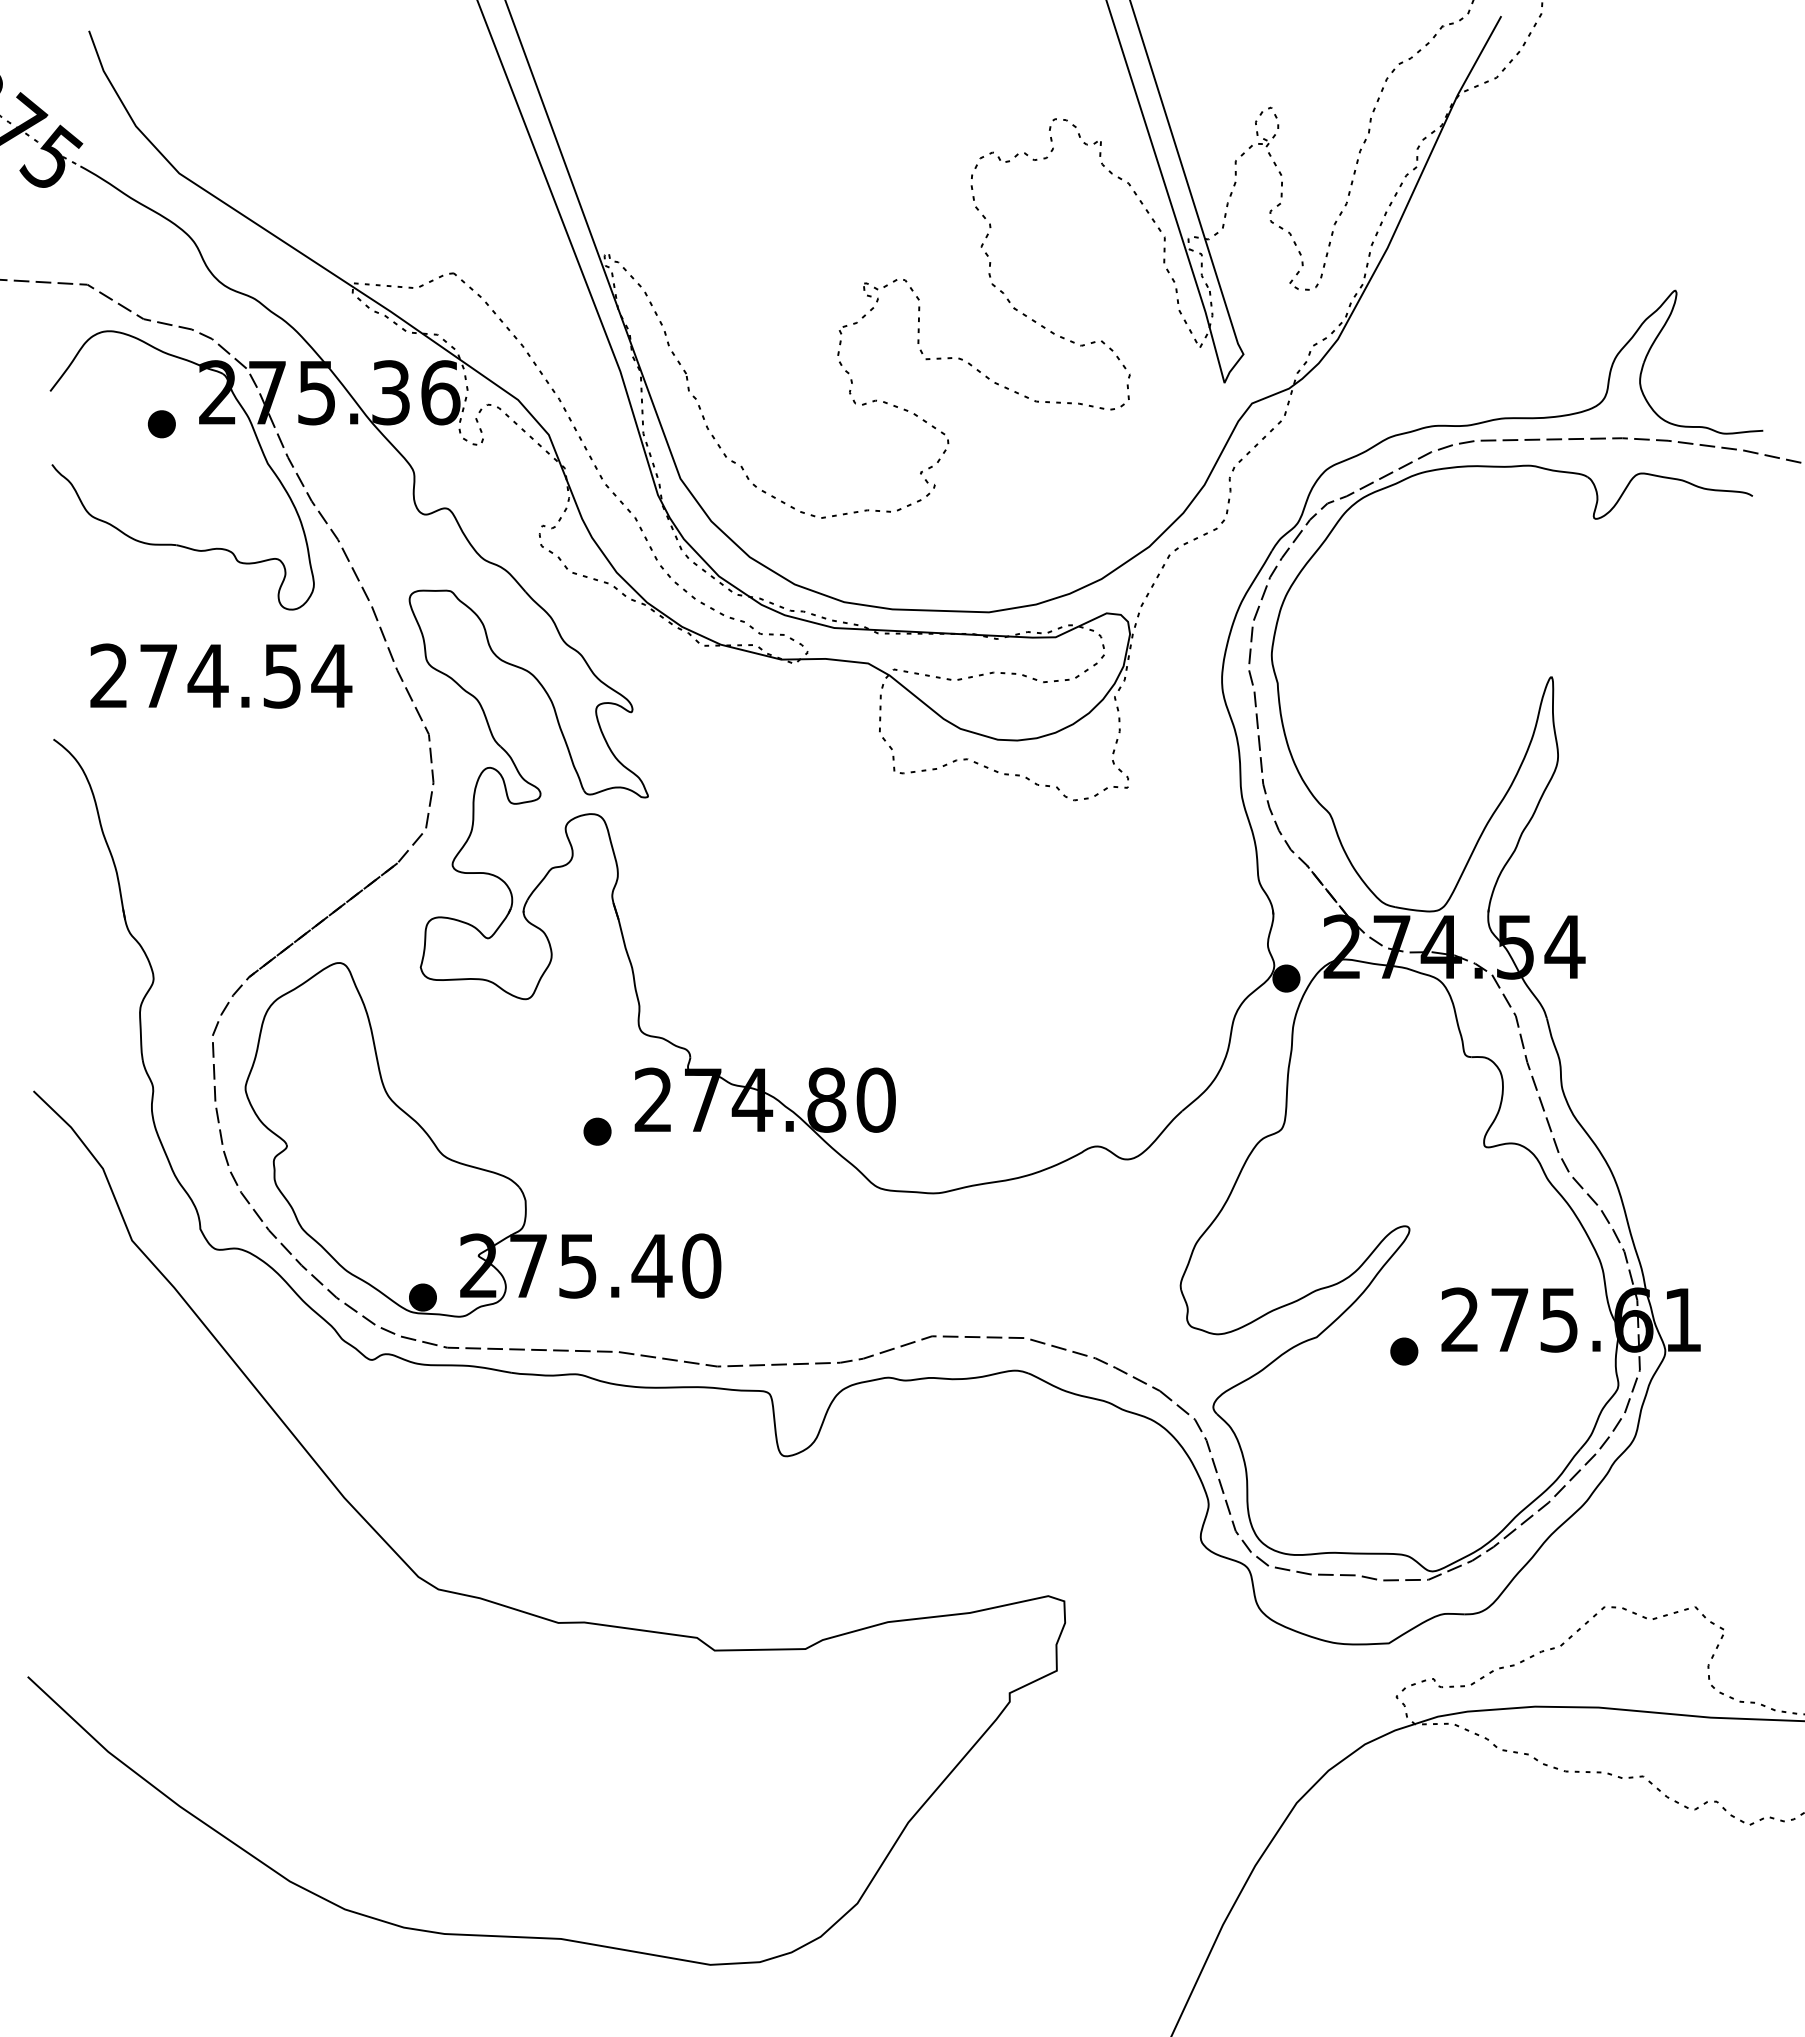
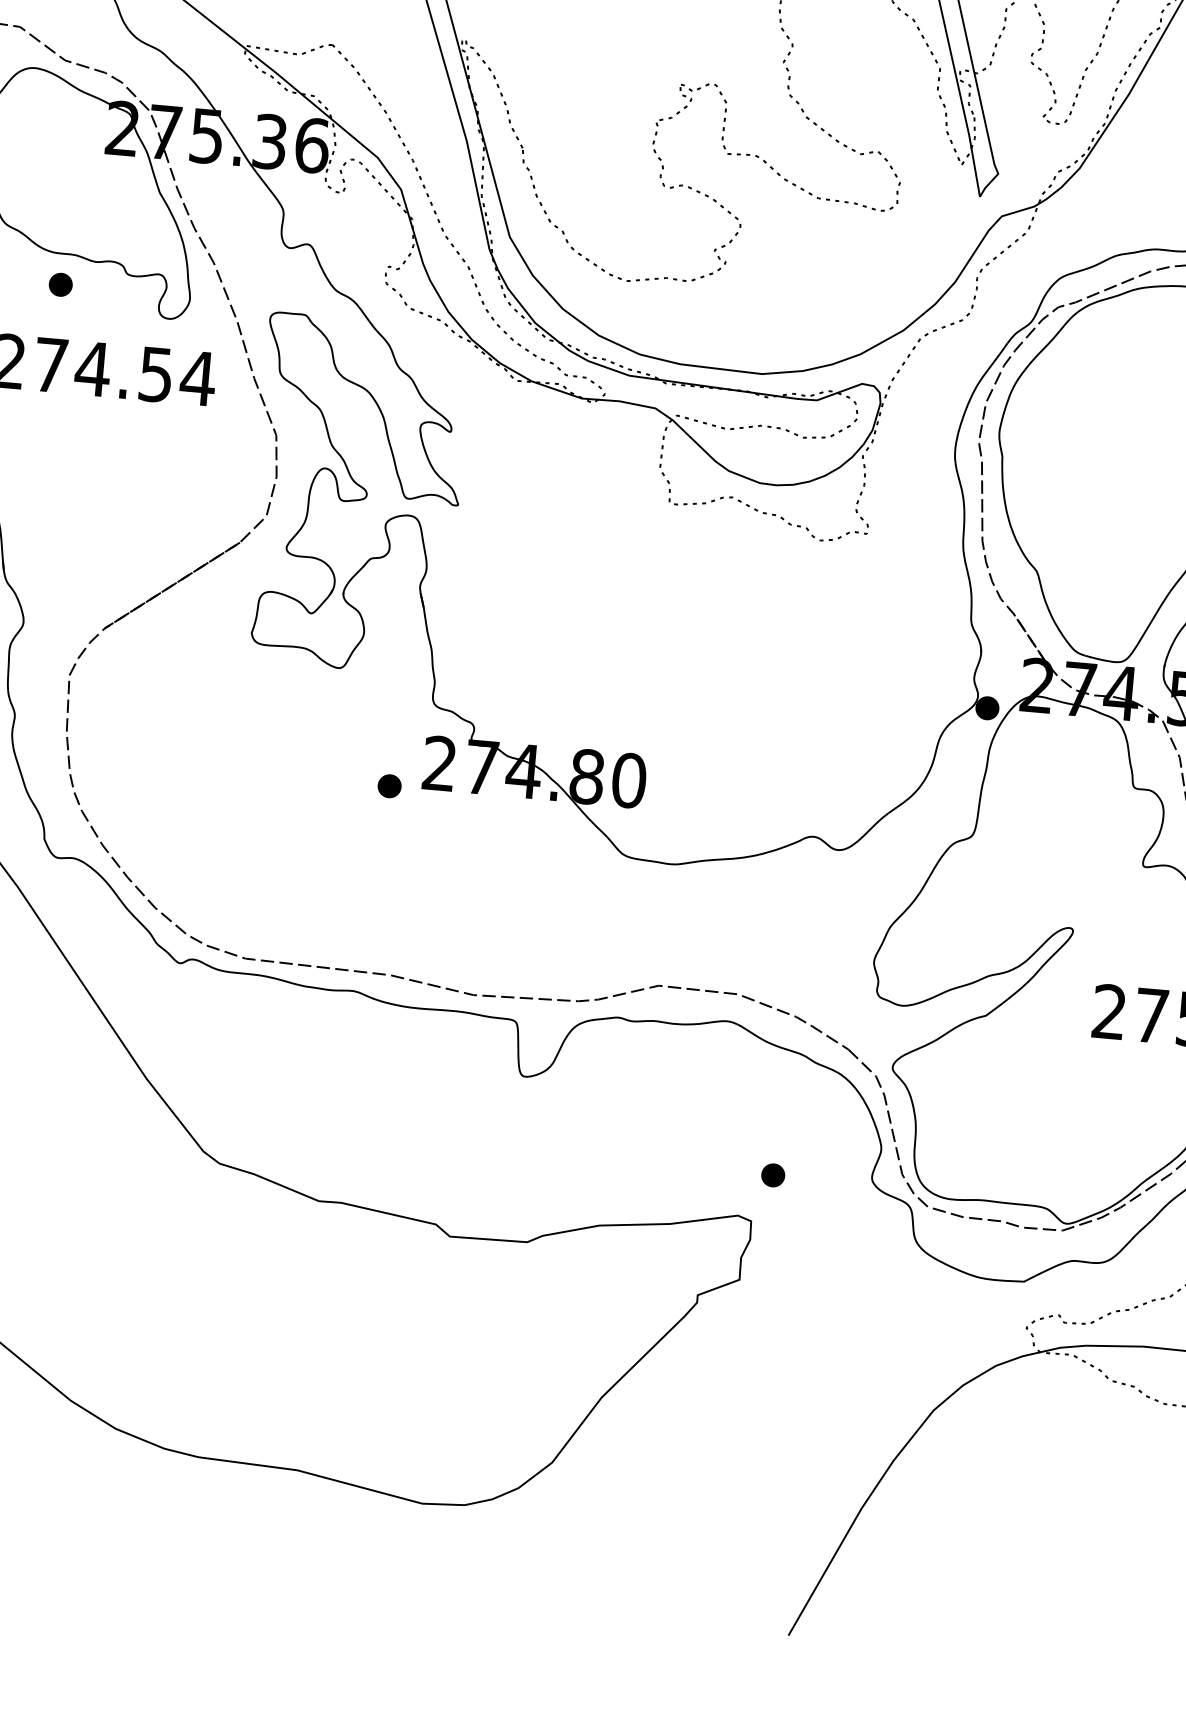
part: (161, 424) -> (60, 285), moved
part: (476, 1166) -> (284, 806), removed
part: (1404, 1351) -> (773, 1175), moved

